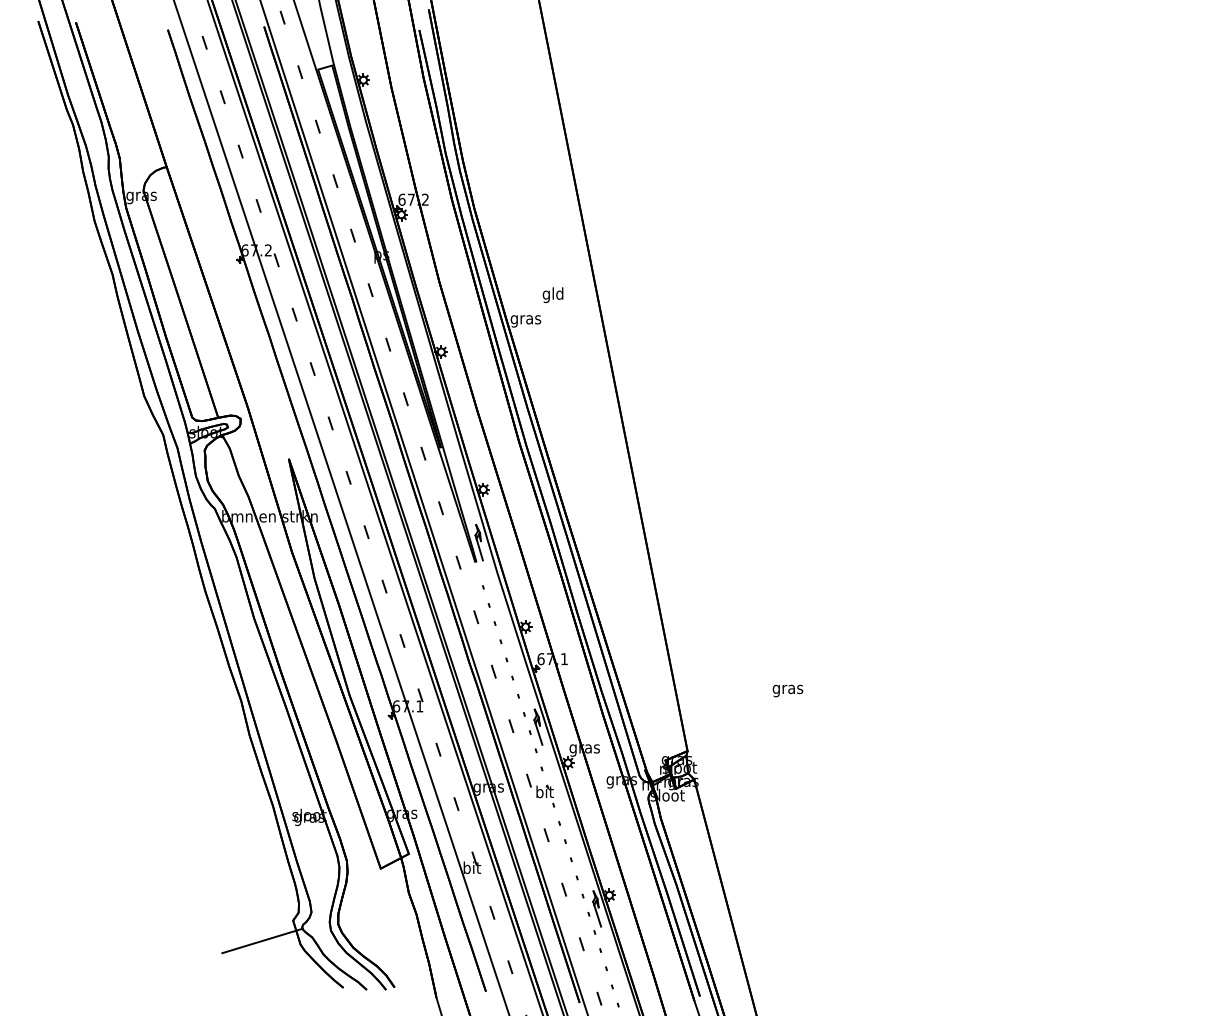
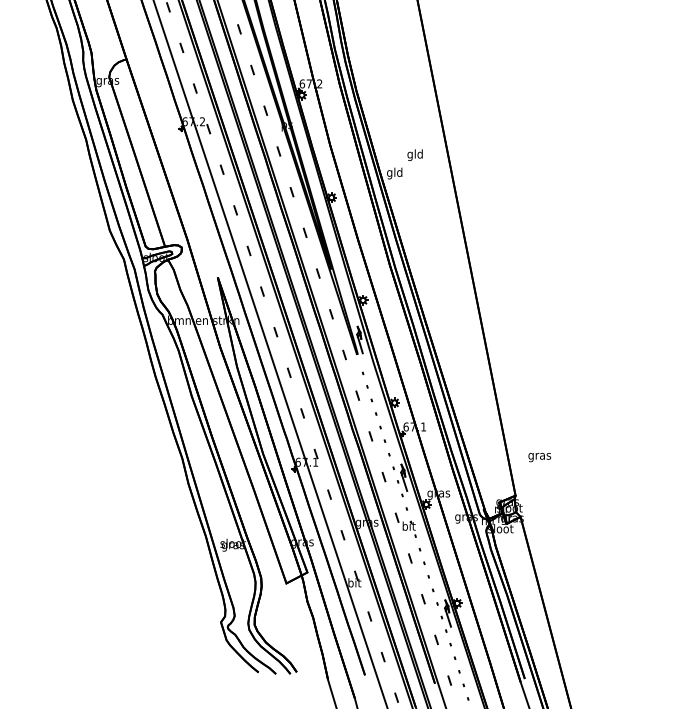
text: (525, 319) -> (394, 173), gras -> gld
text: (787, 690) -> (539, 457), moved
line: (261, 941) -> (197, 637), removed

